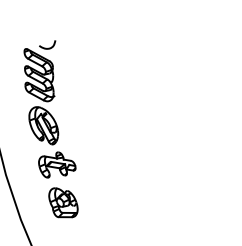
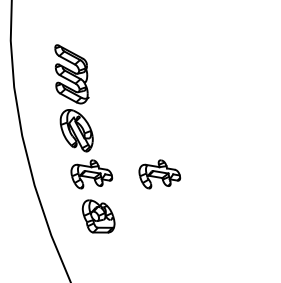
curve: (45, 47) -> (78, 43), removed
part: (118, 165) -> (159, 174), added

